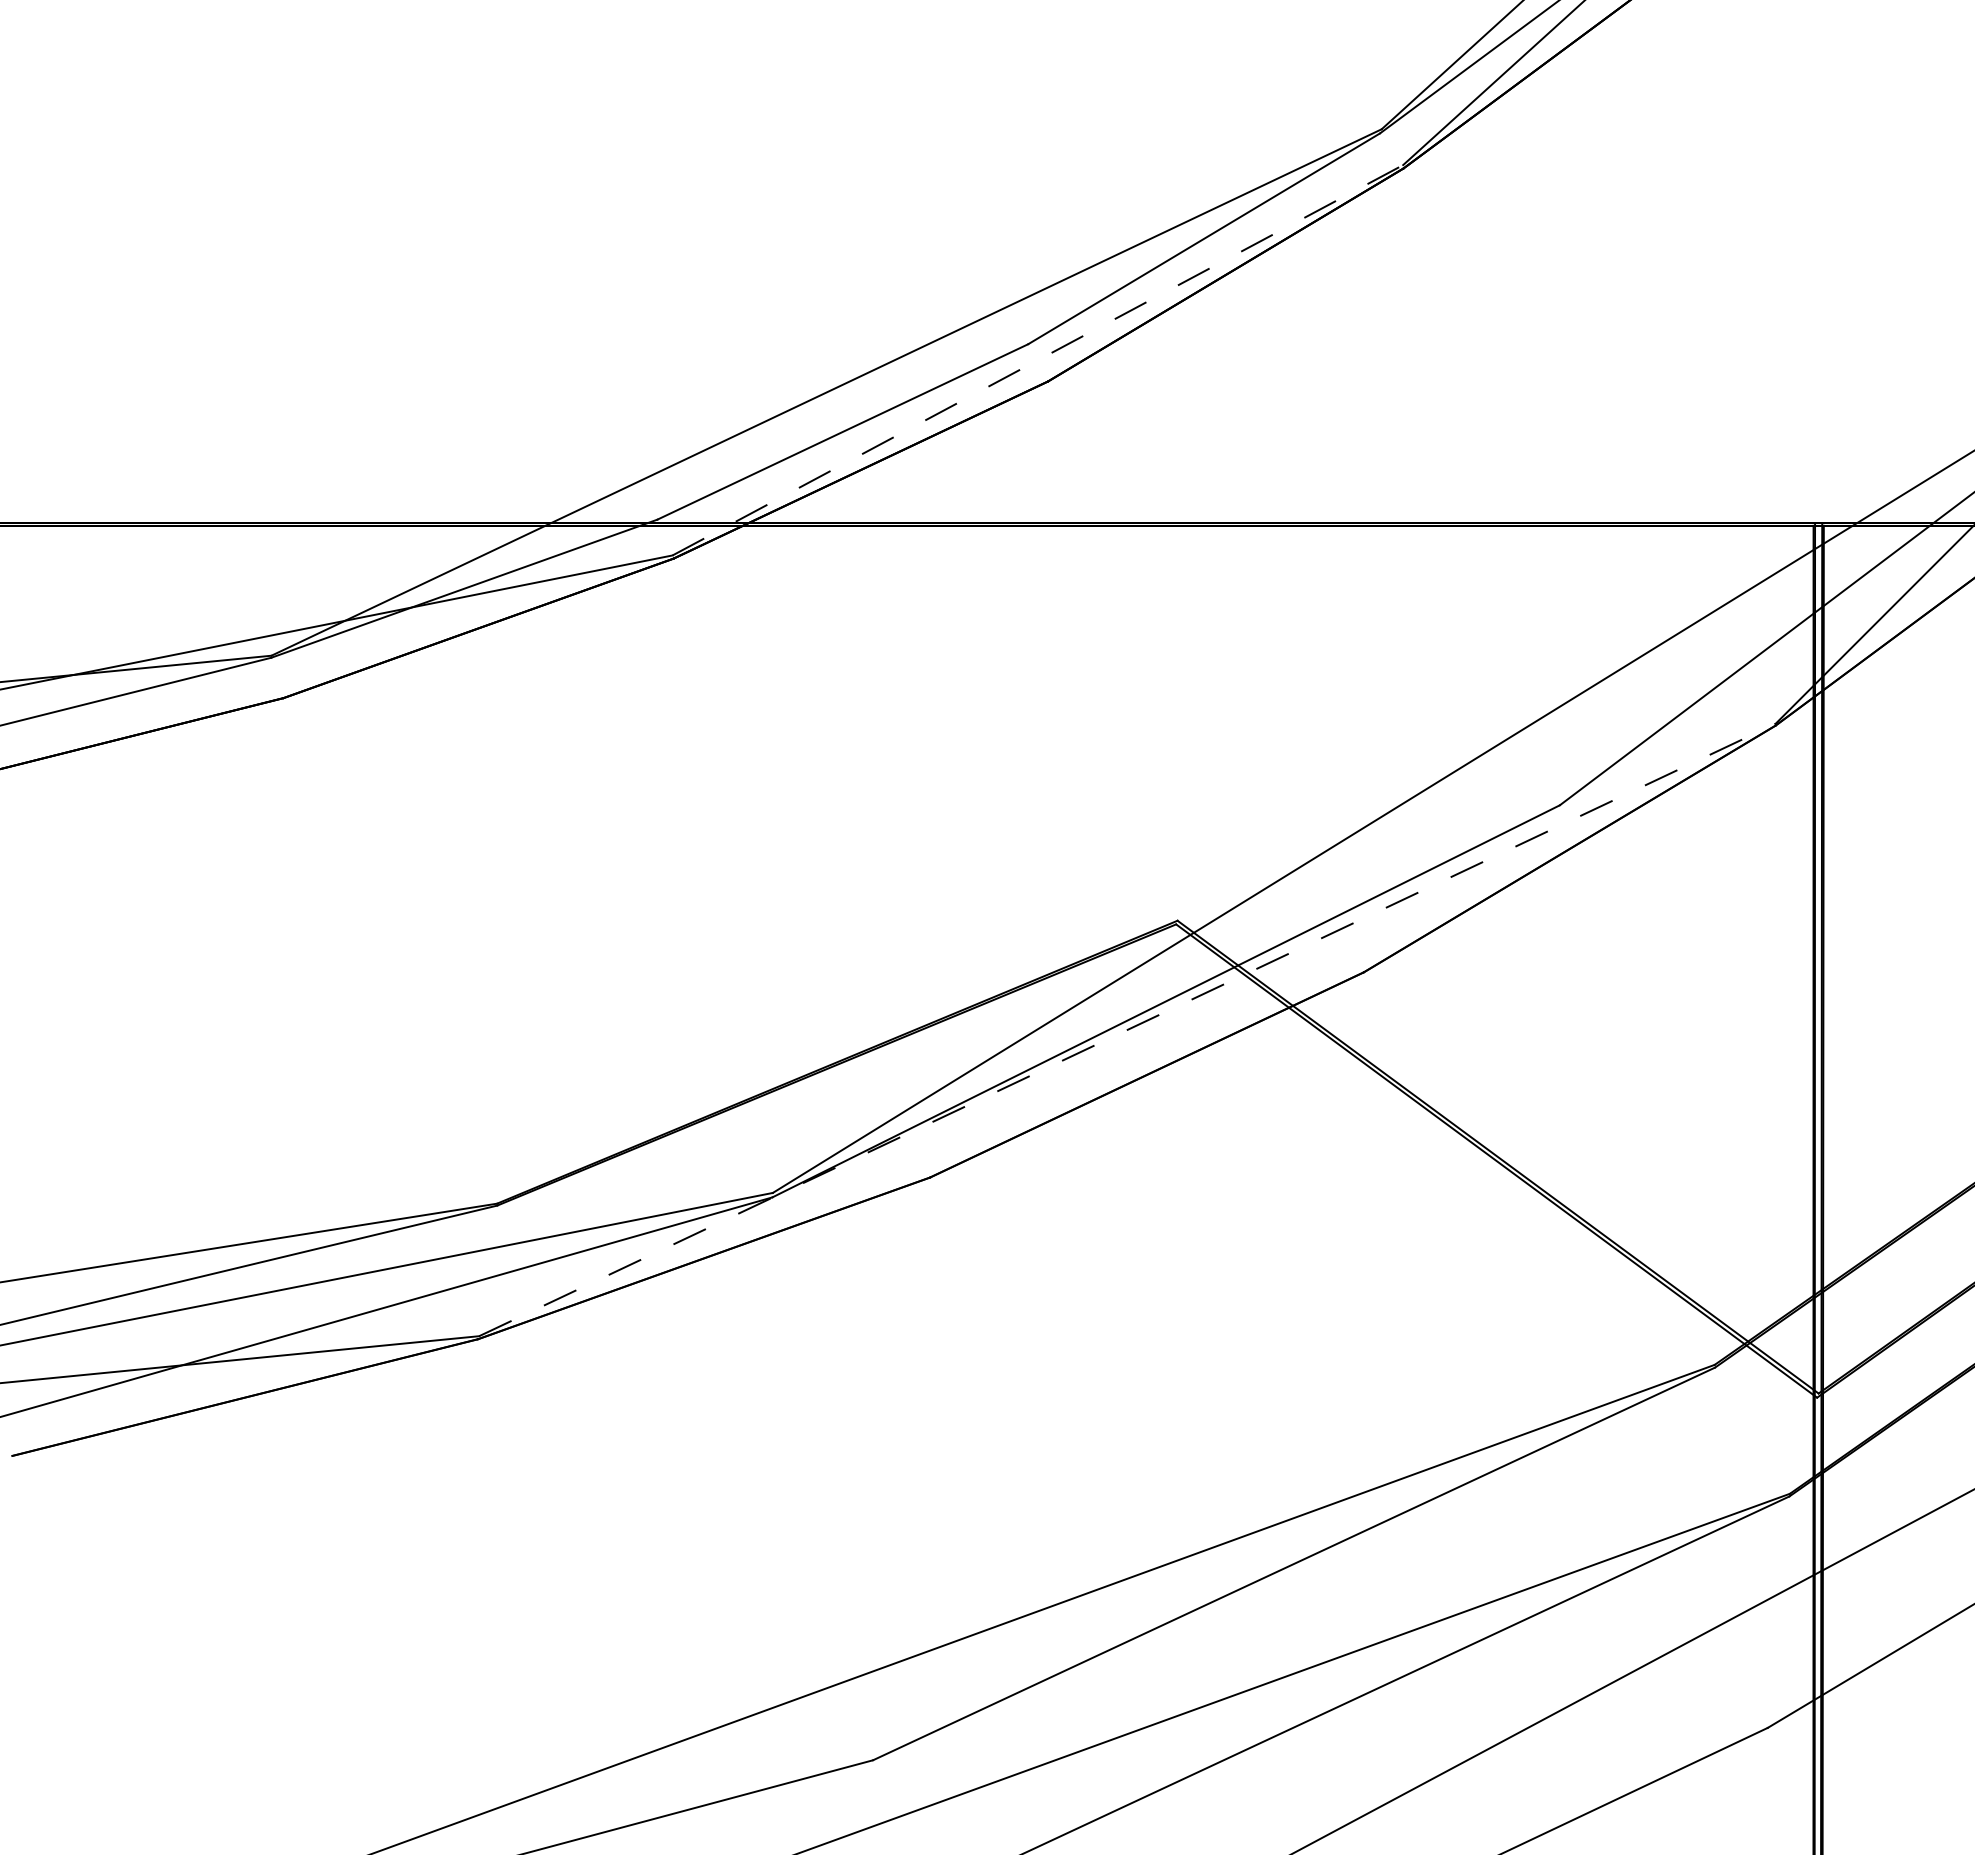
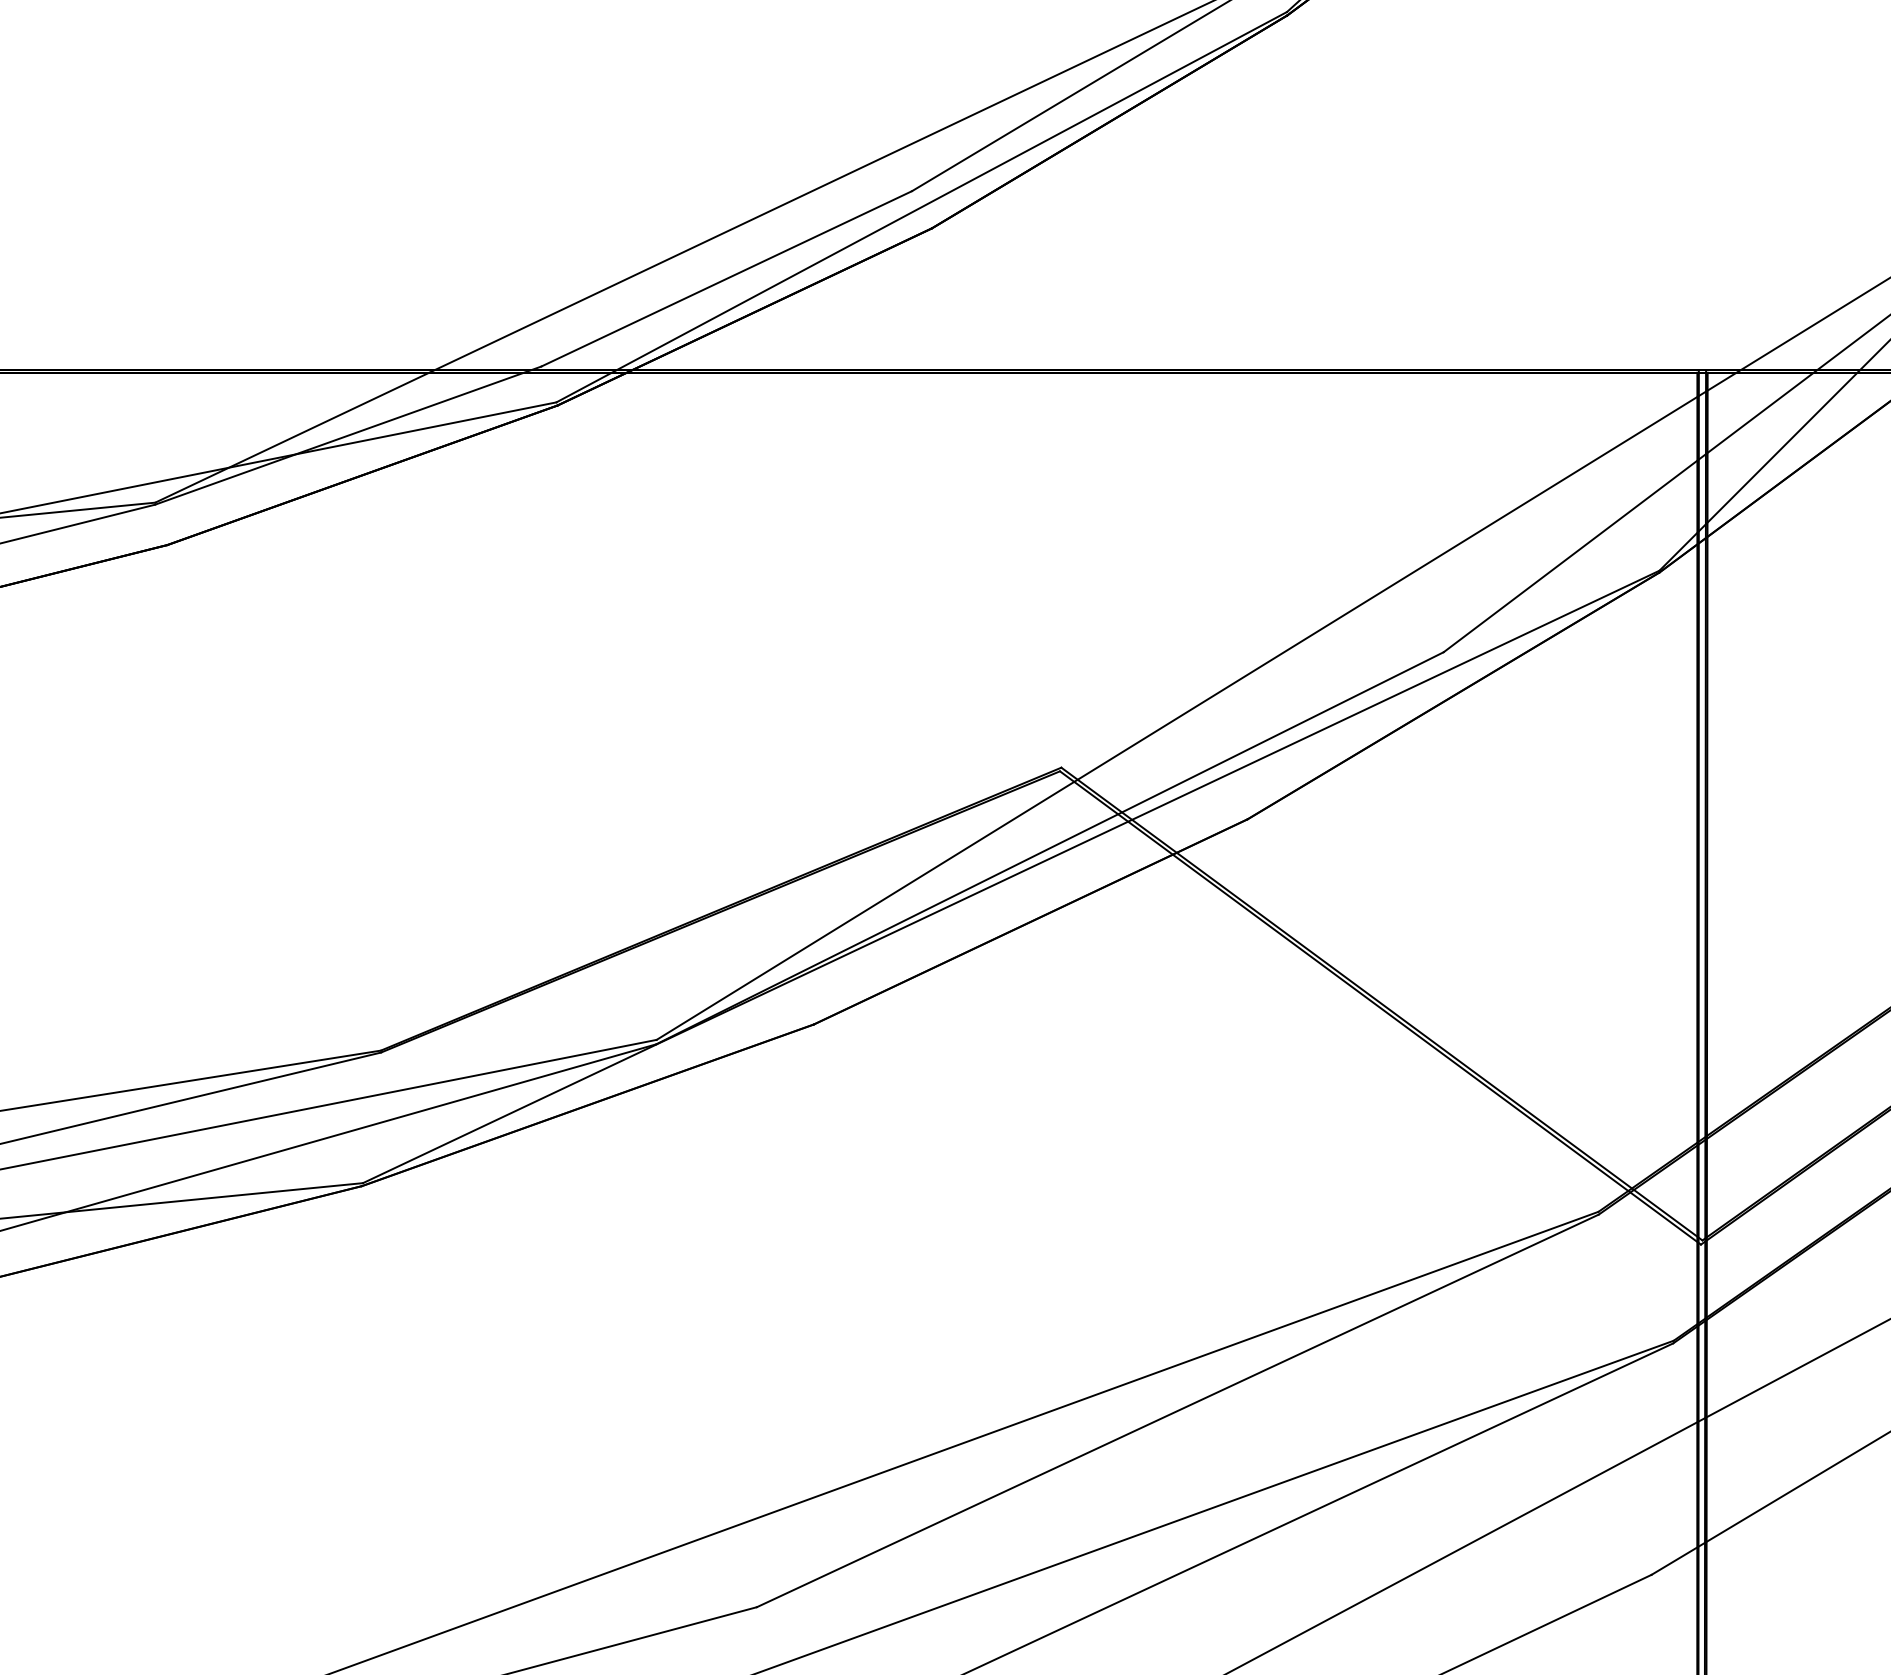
line: (1038, 360) -> (922, 207), dashed -> solid
line: (1127, 1029) -> (1011, 876), dashed -> solid

